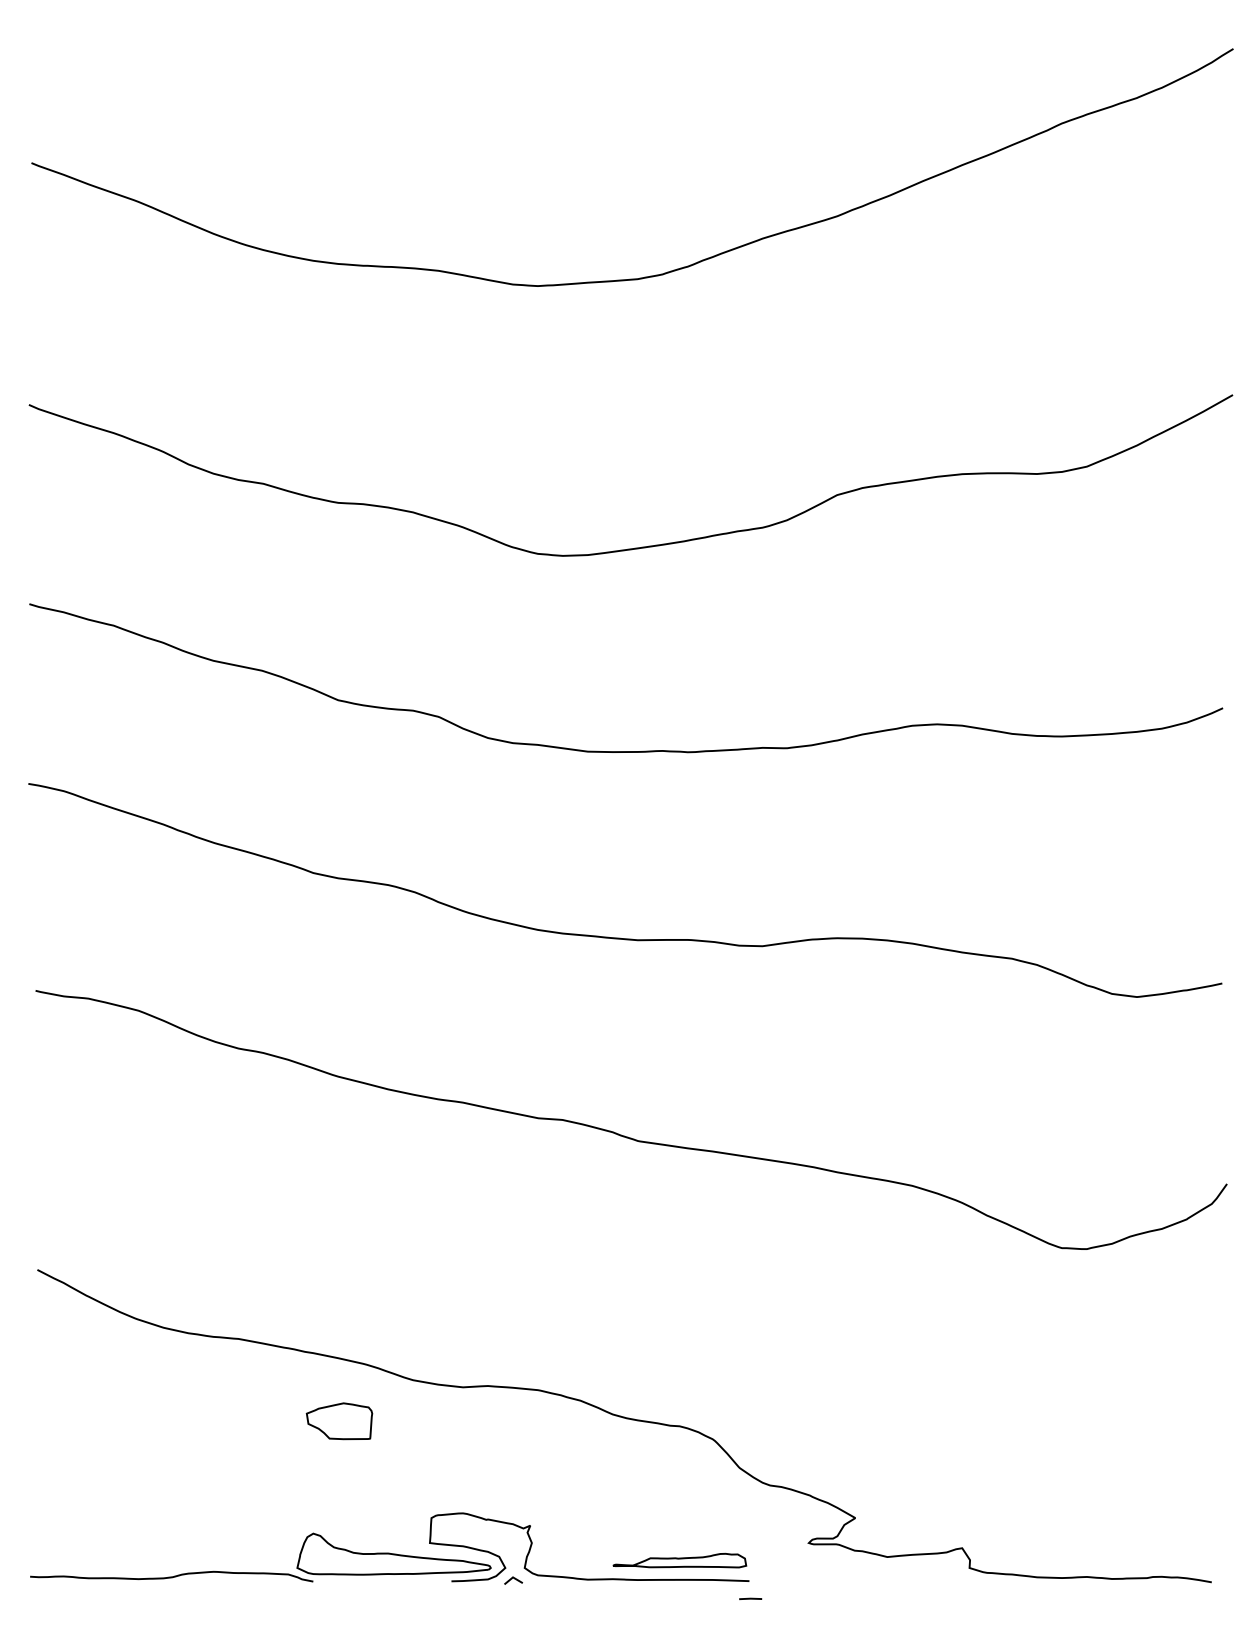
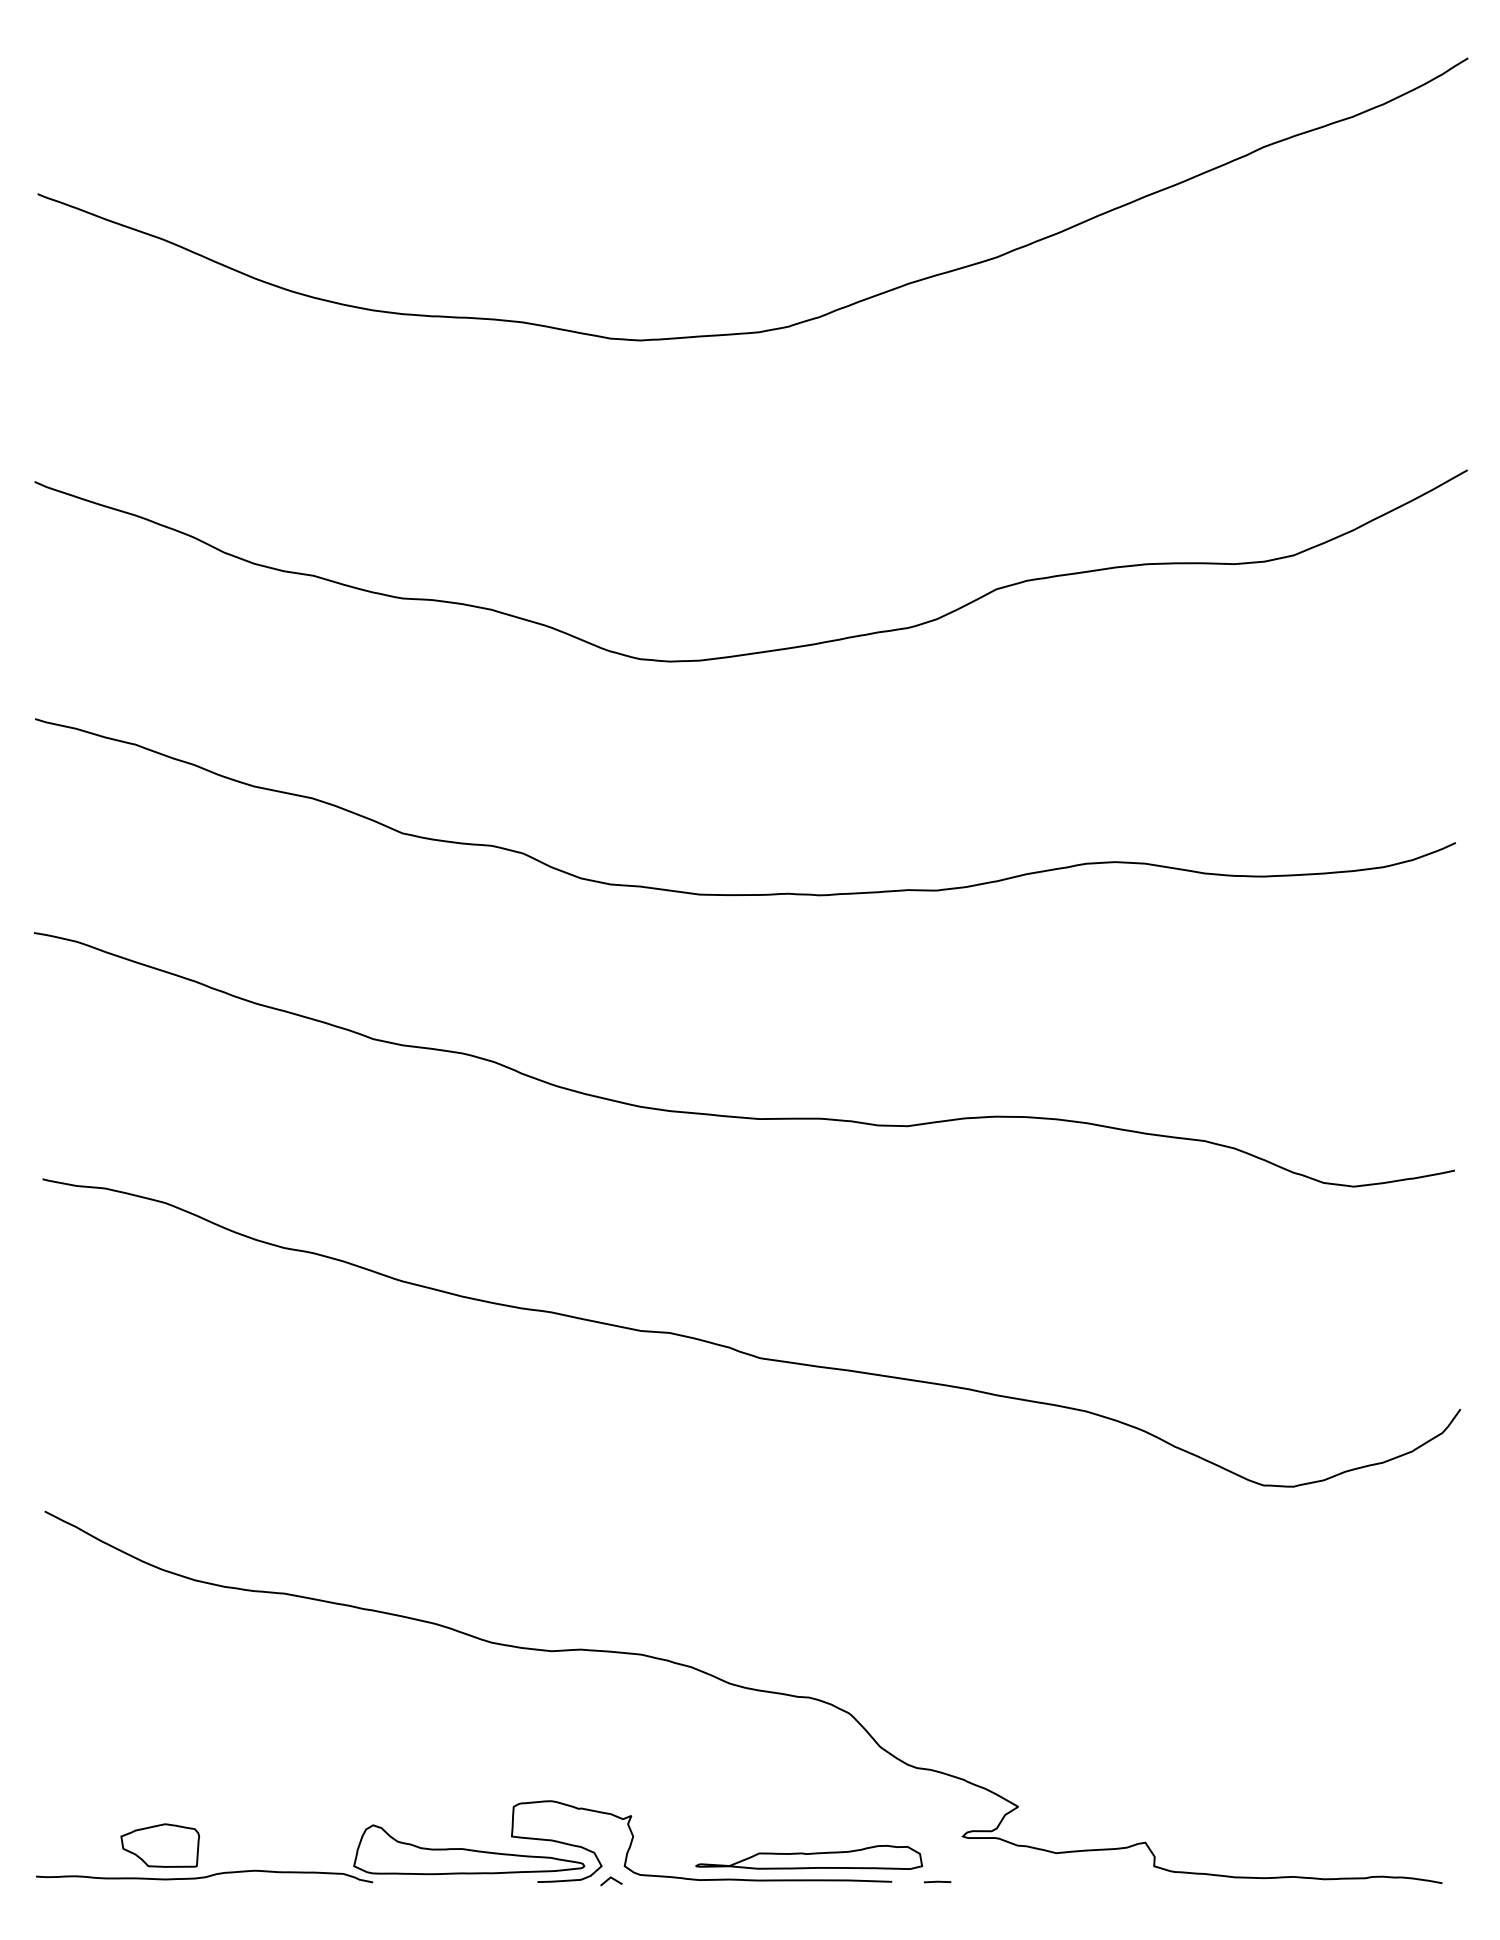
part: (339, 1421) -> (160, 1845), moved
part: (679, 1560) -> (809, 1857), size x1.43
line: (750, 1598) -> (937, 1881), moved

